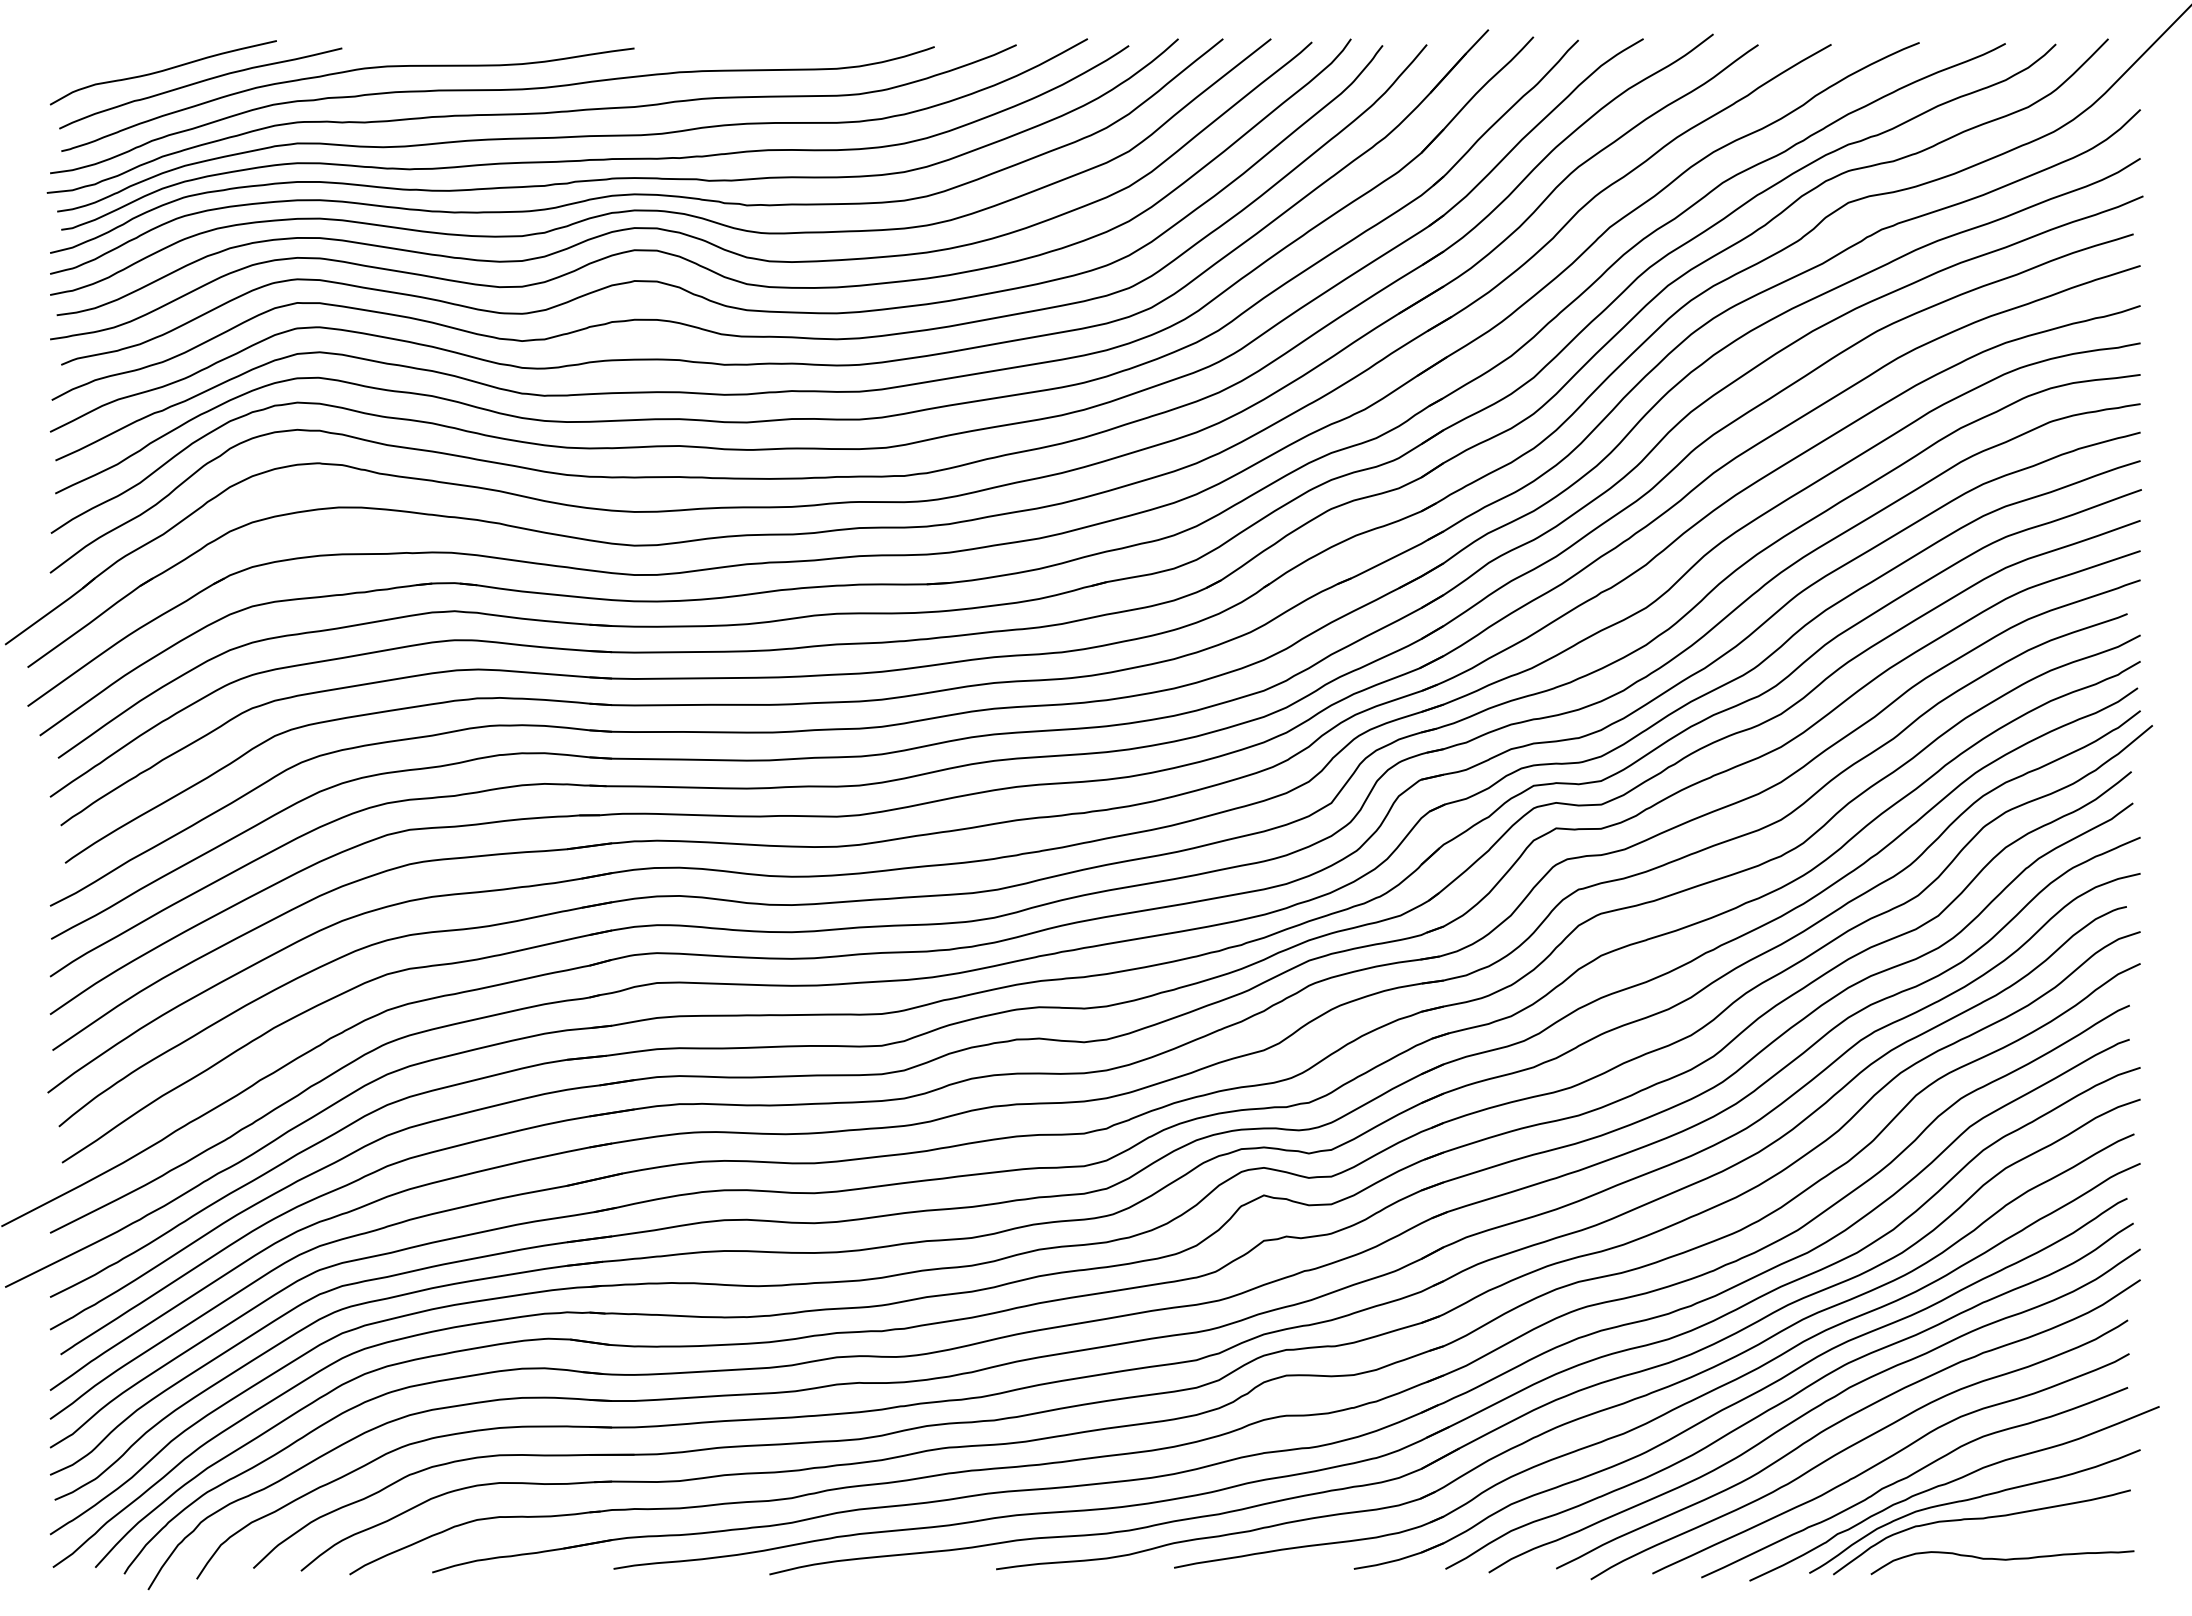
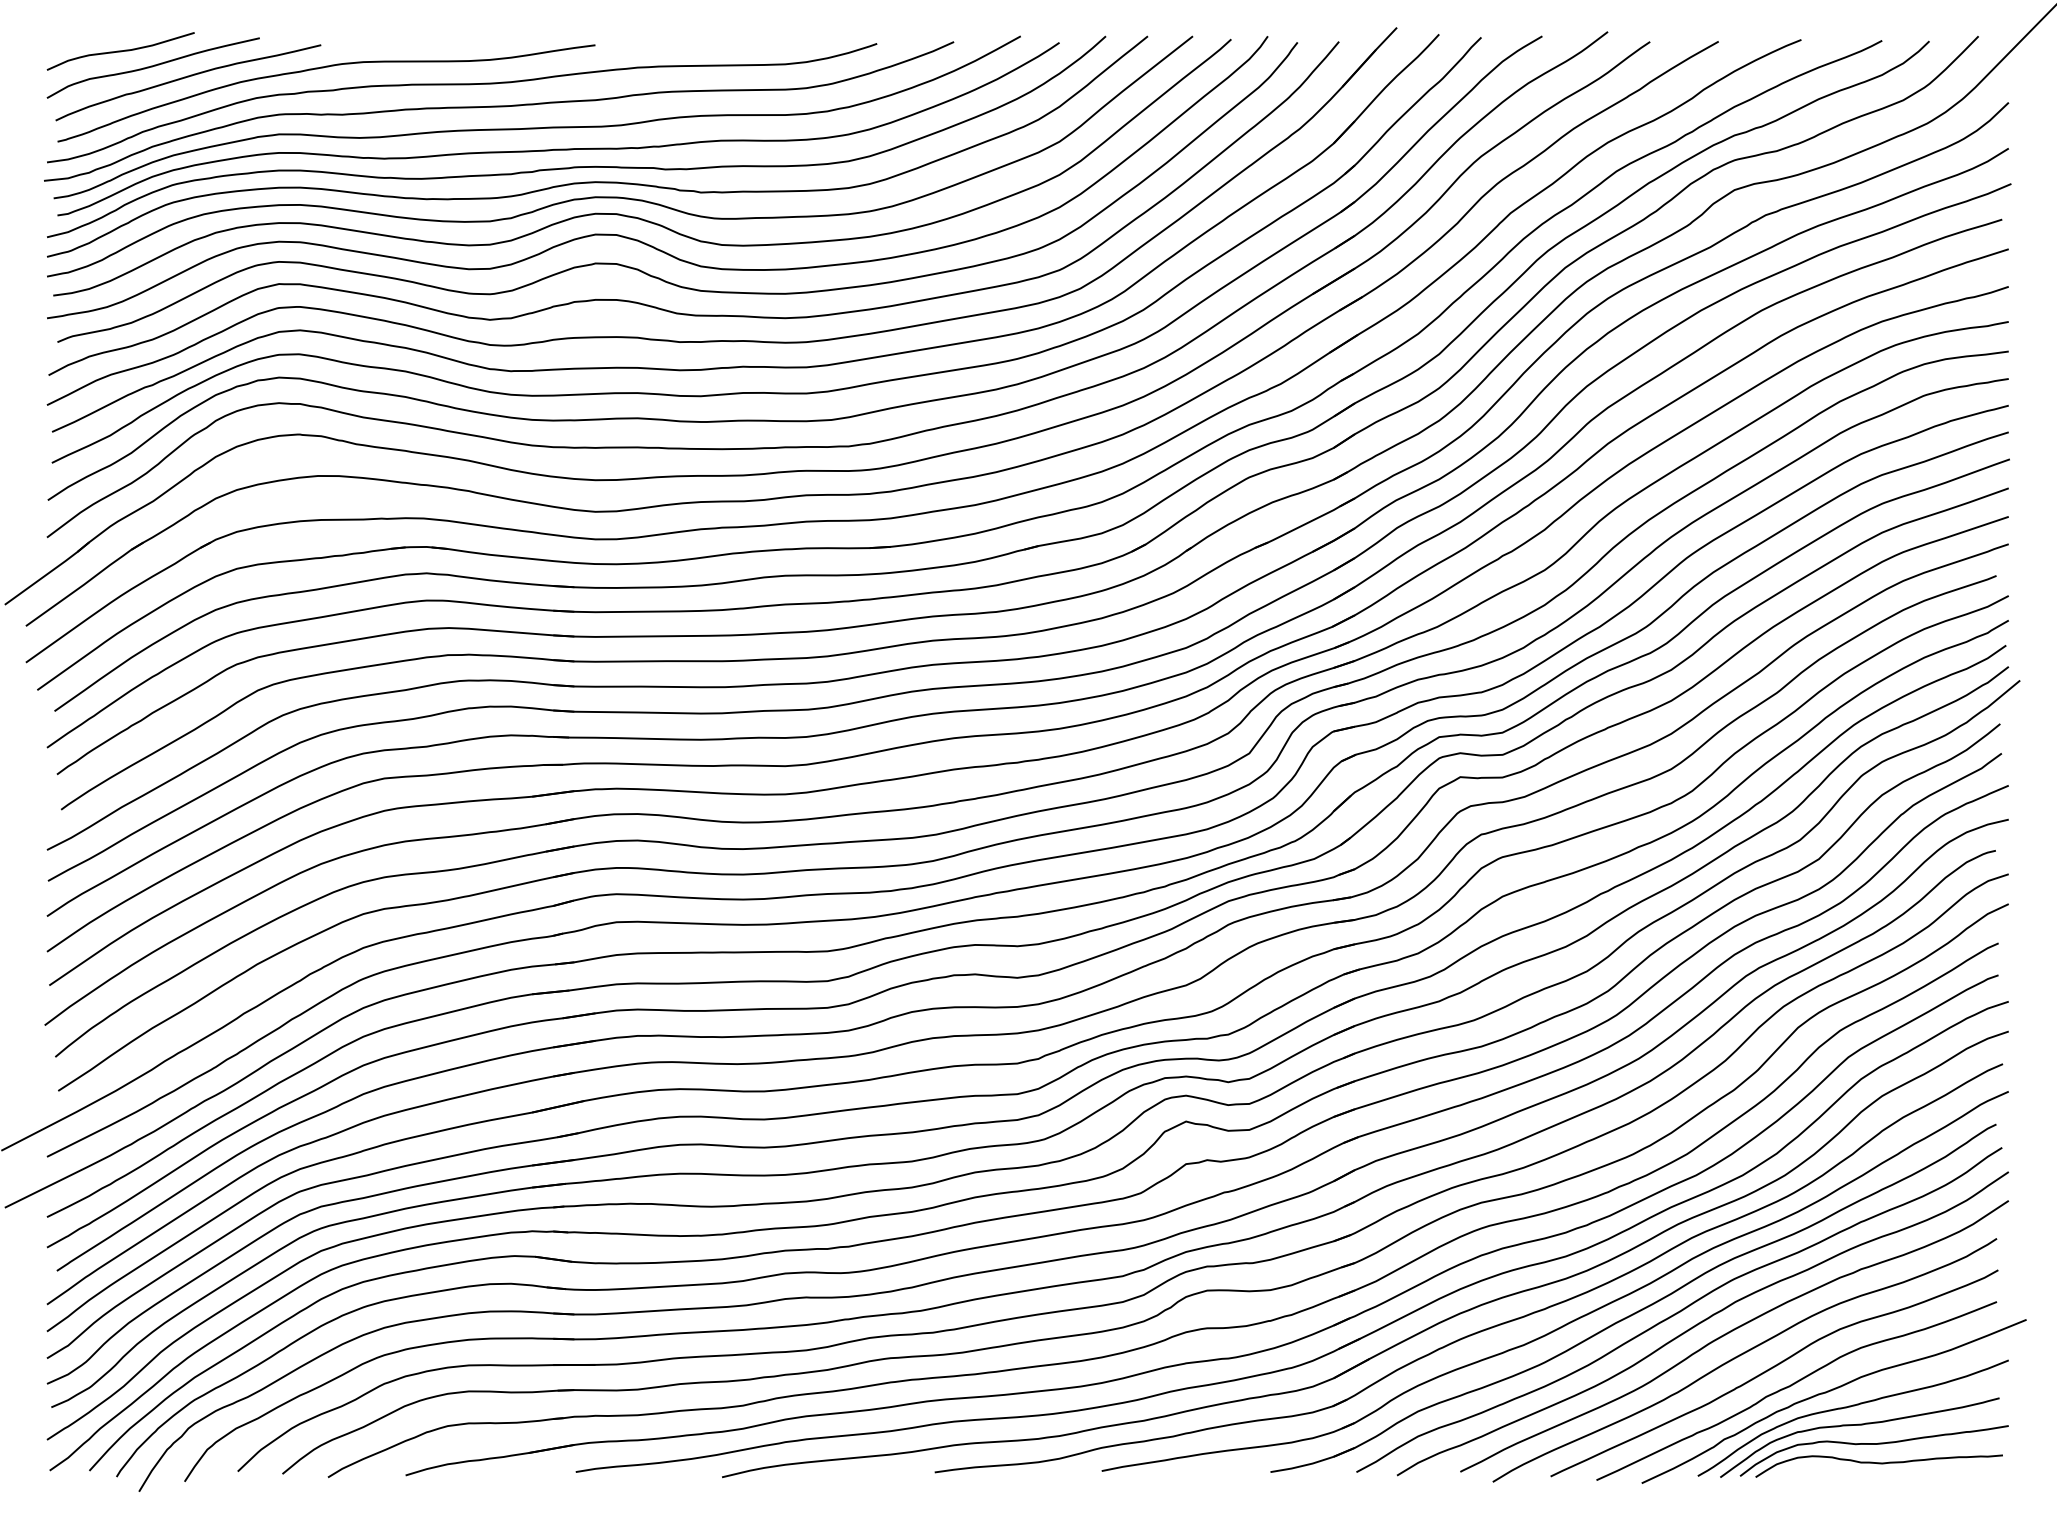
curve: (128, 54) -> (120, 50), added
curve: (1997, 1539) -> (1874, 1444), added

